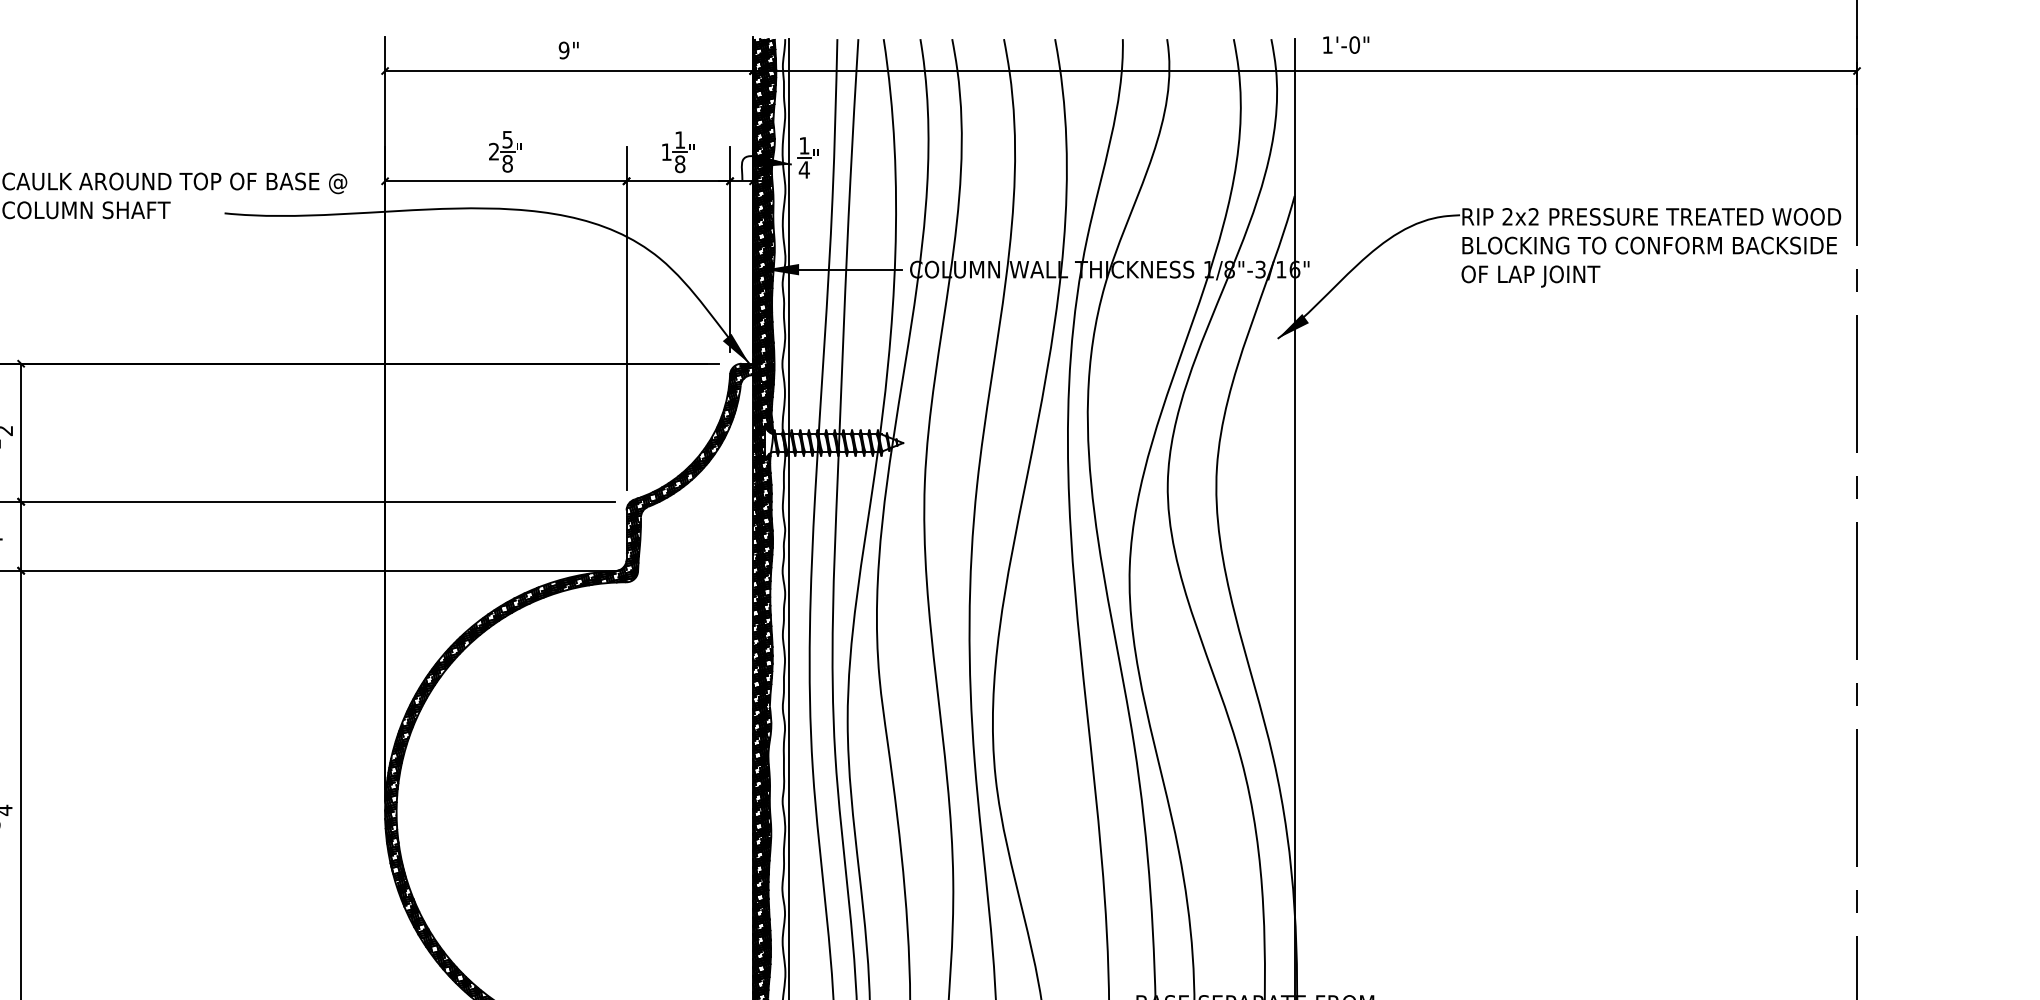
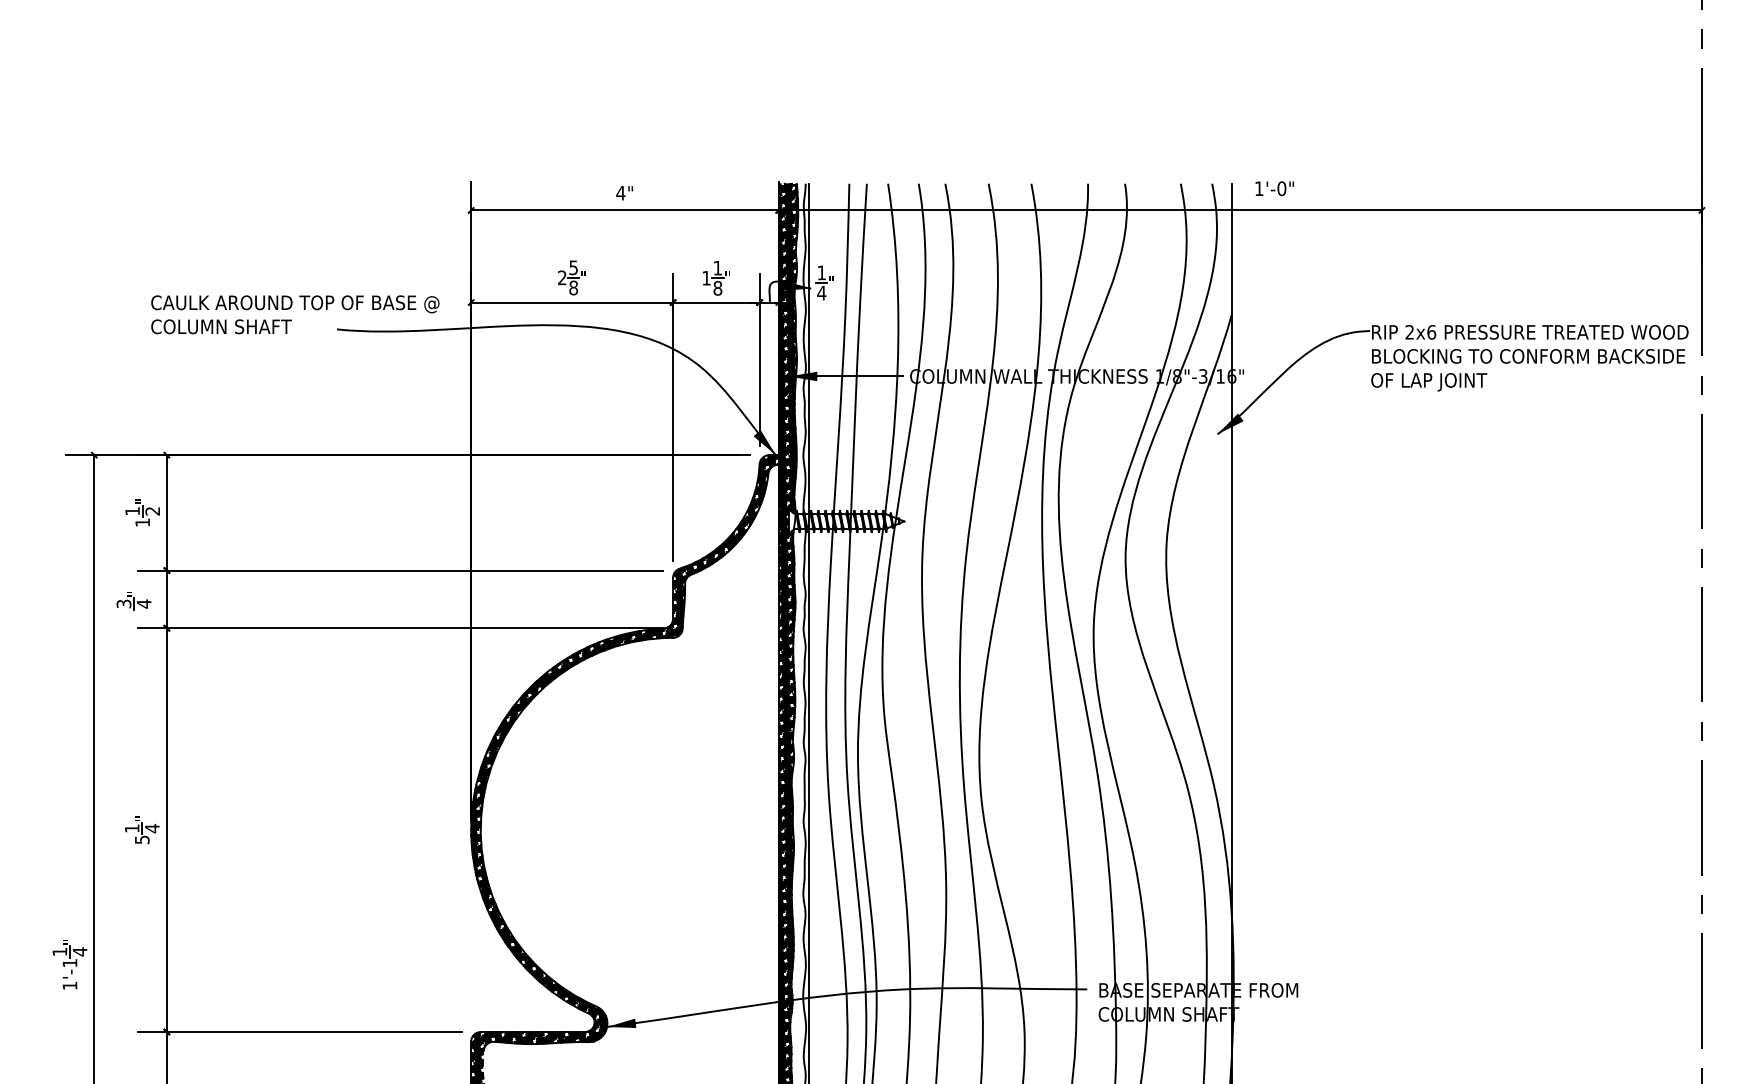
text: (563, 49) -> (620, 192), 9" -> 4"
text: (1533, 217) -> (1431, 332), 2x2 -> 2x6

